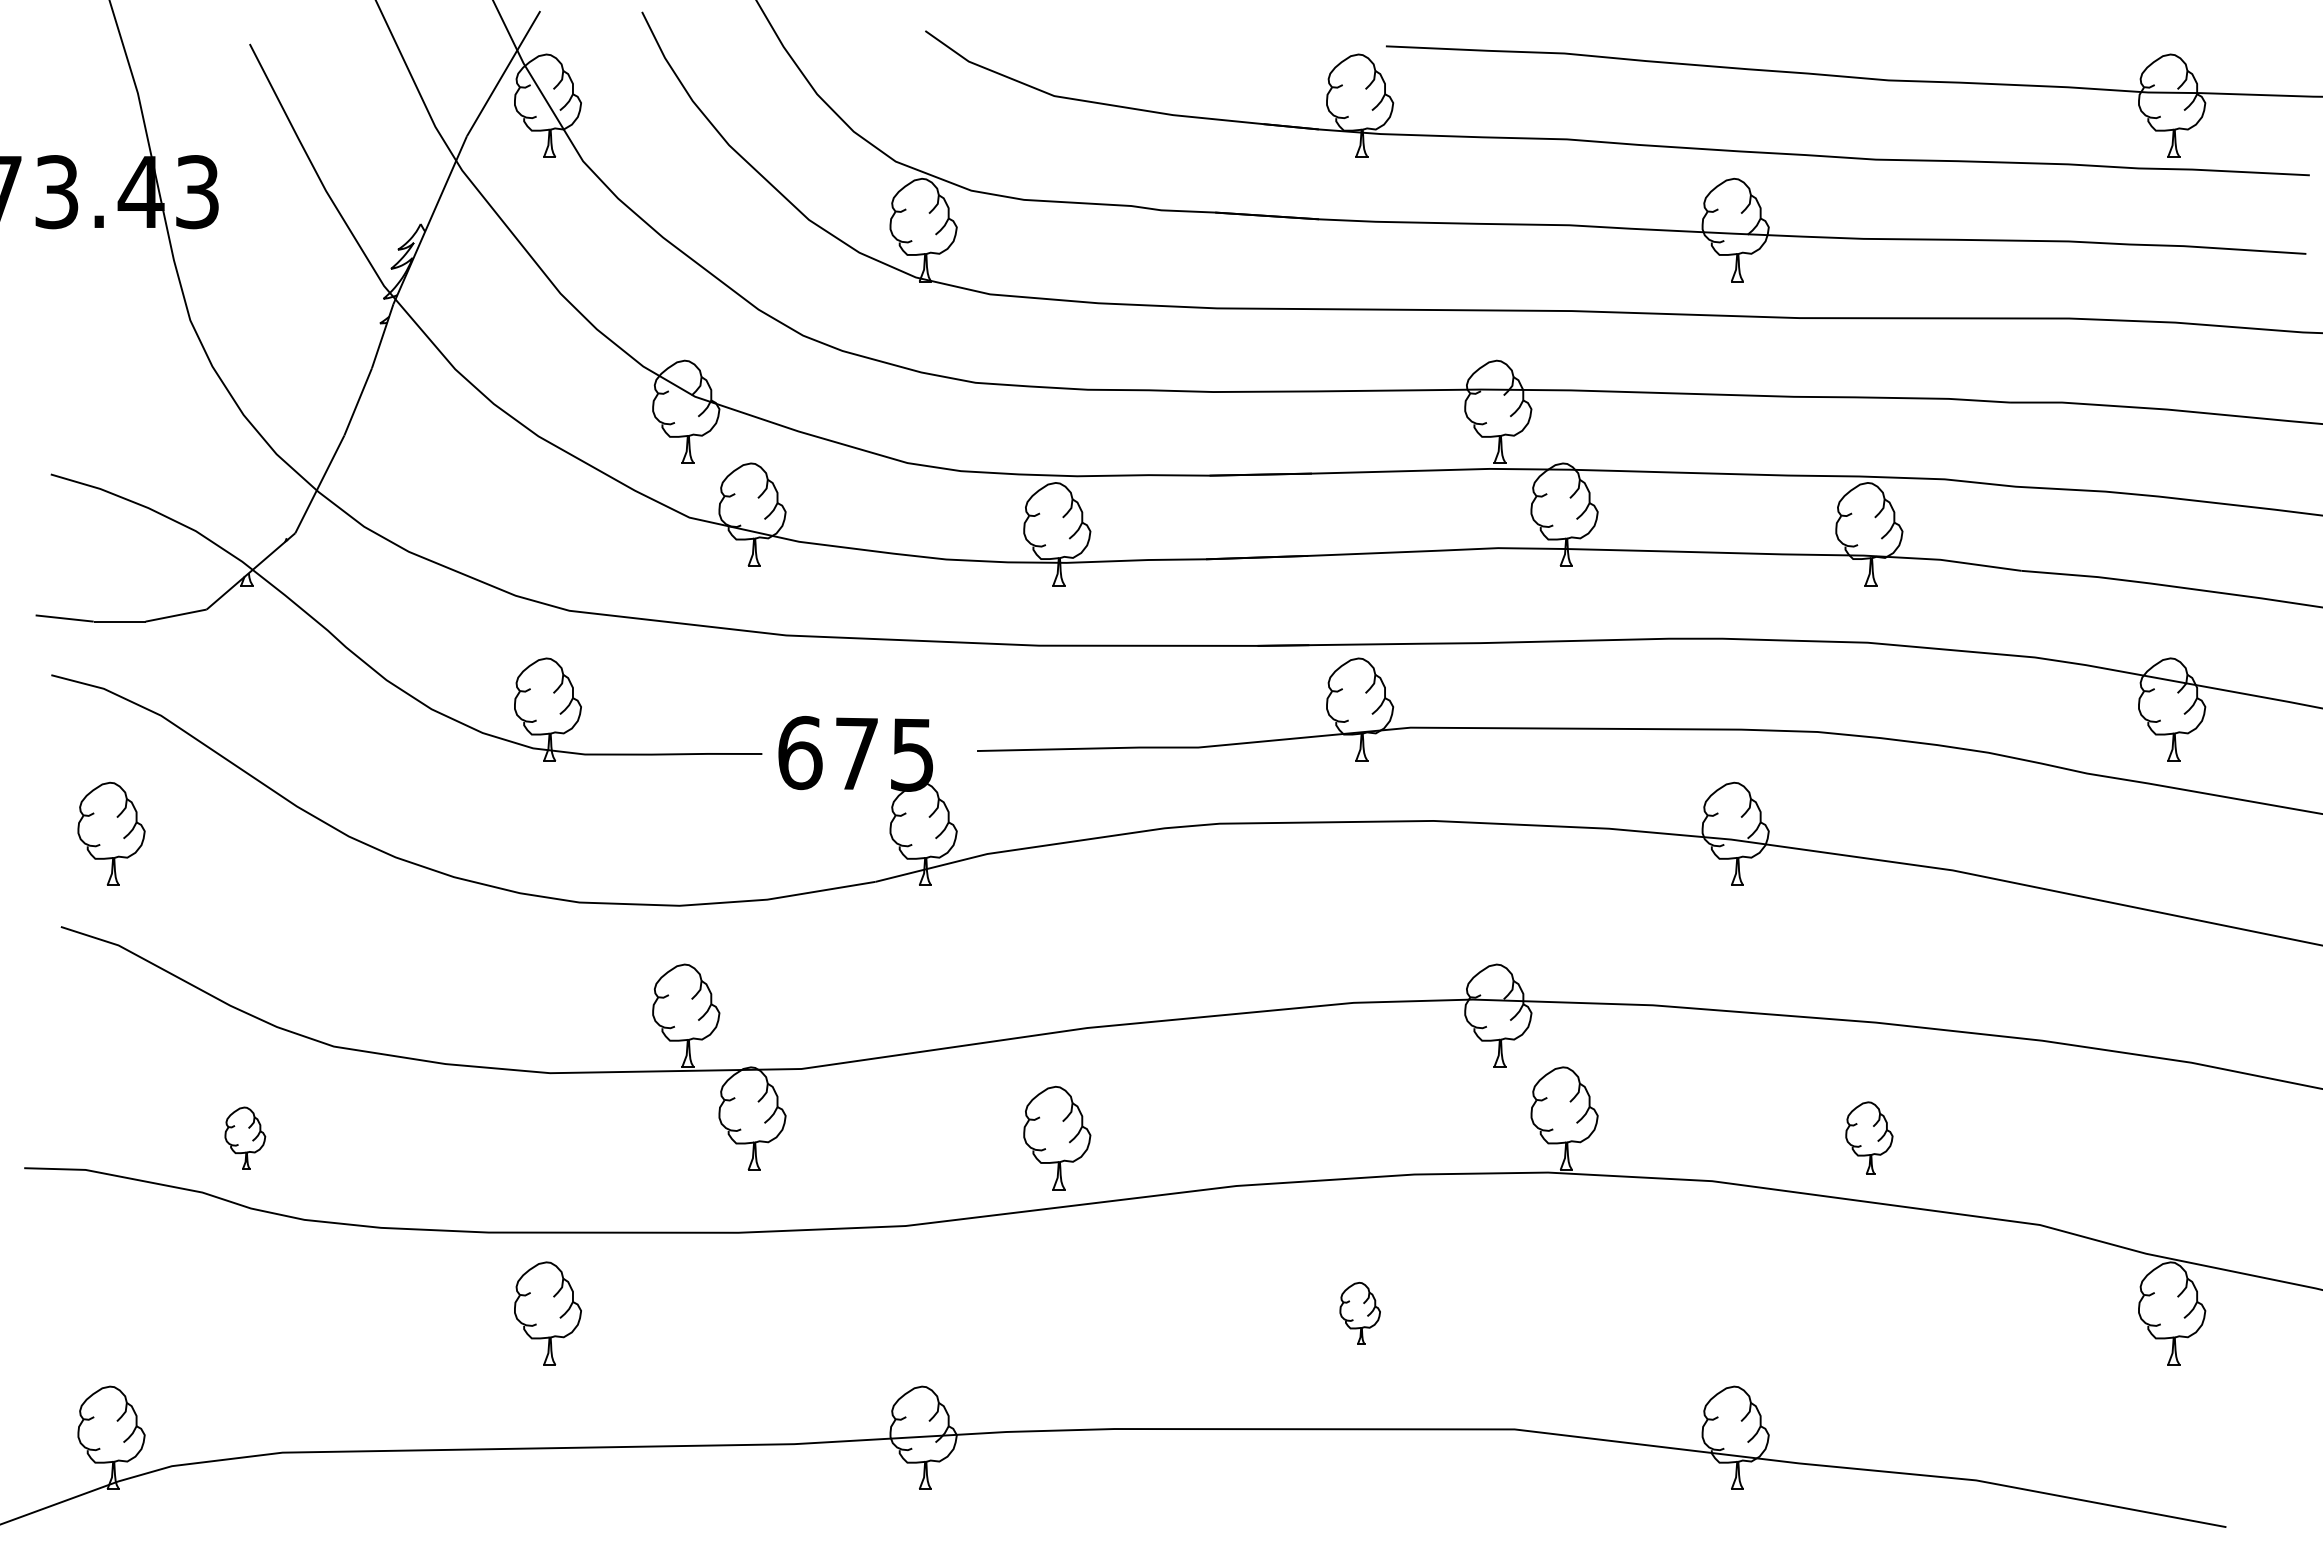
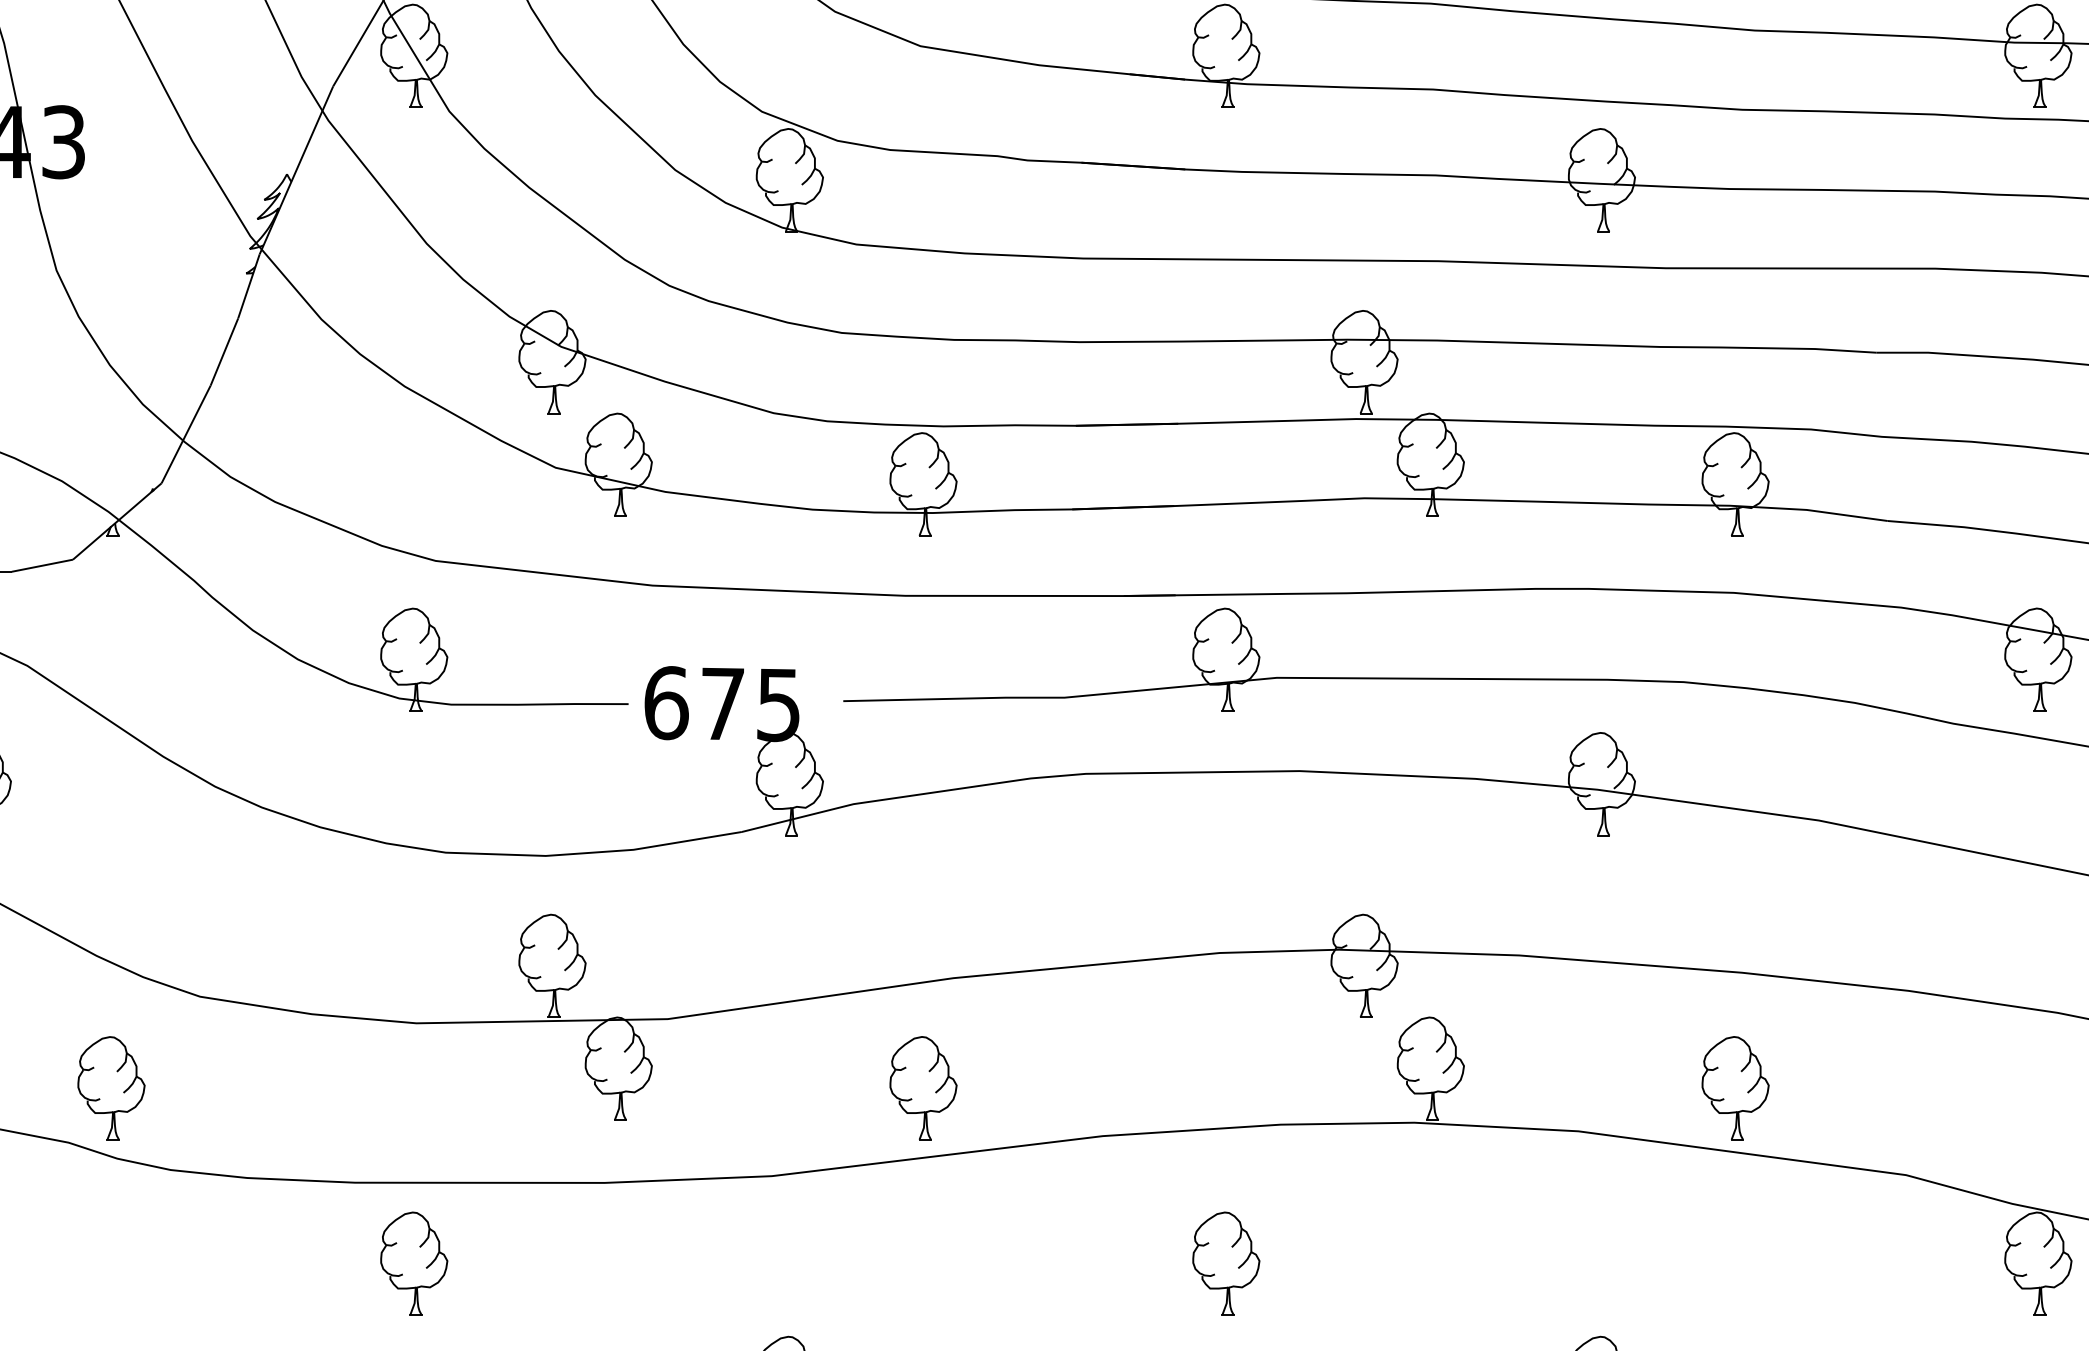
part: (245, 1138) -> (111, 1088), size x1.67
part: (1869, 1138) -> (1735, 1088), size x1.43
part: (1360, 1313) -> (1226, 1263), size x1.67

